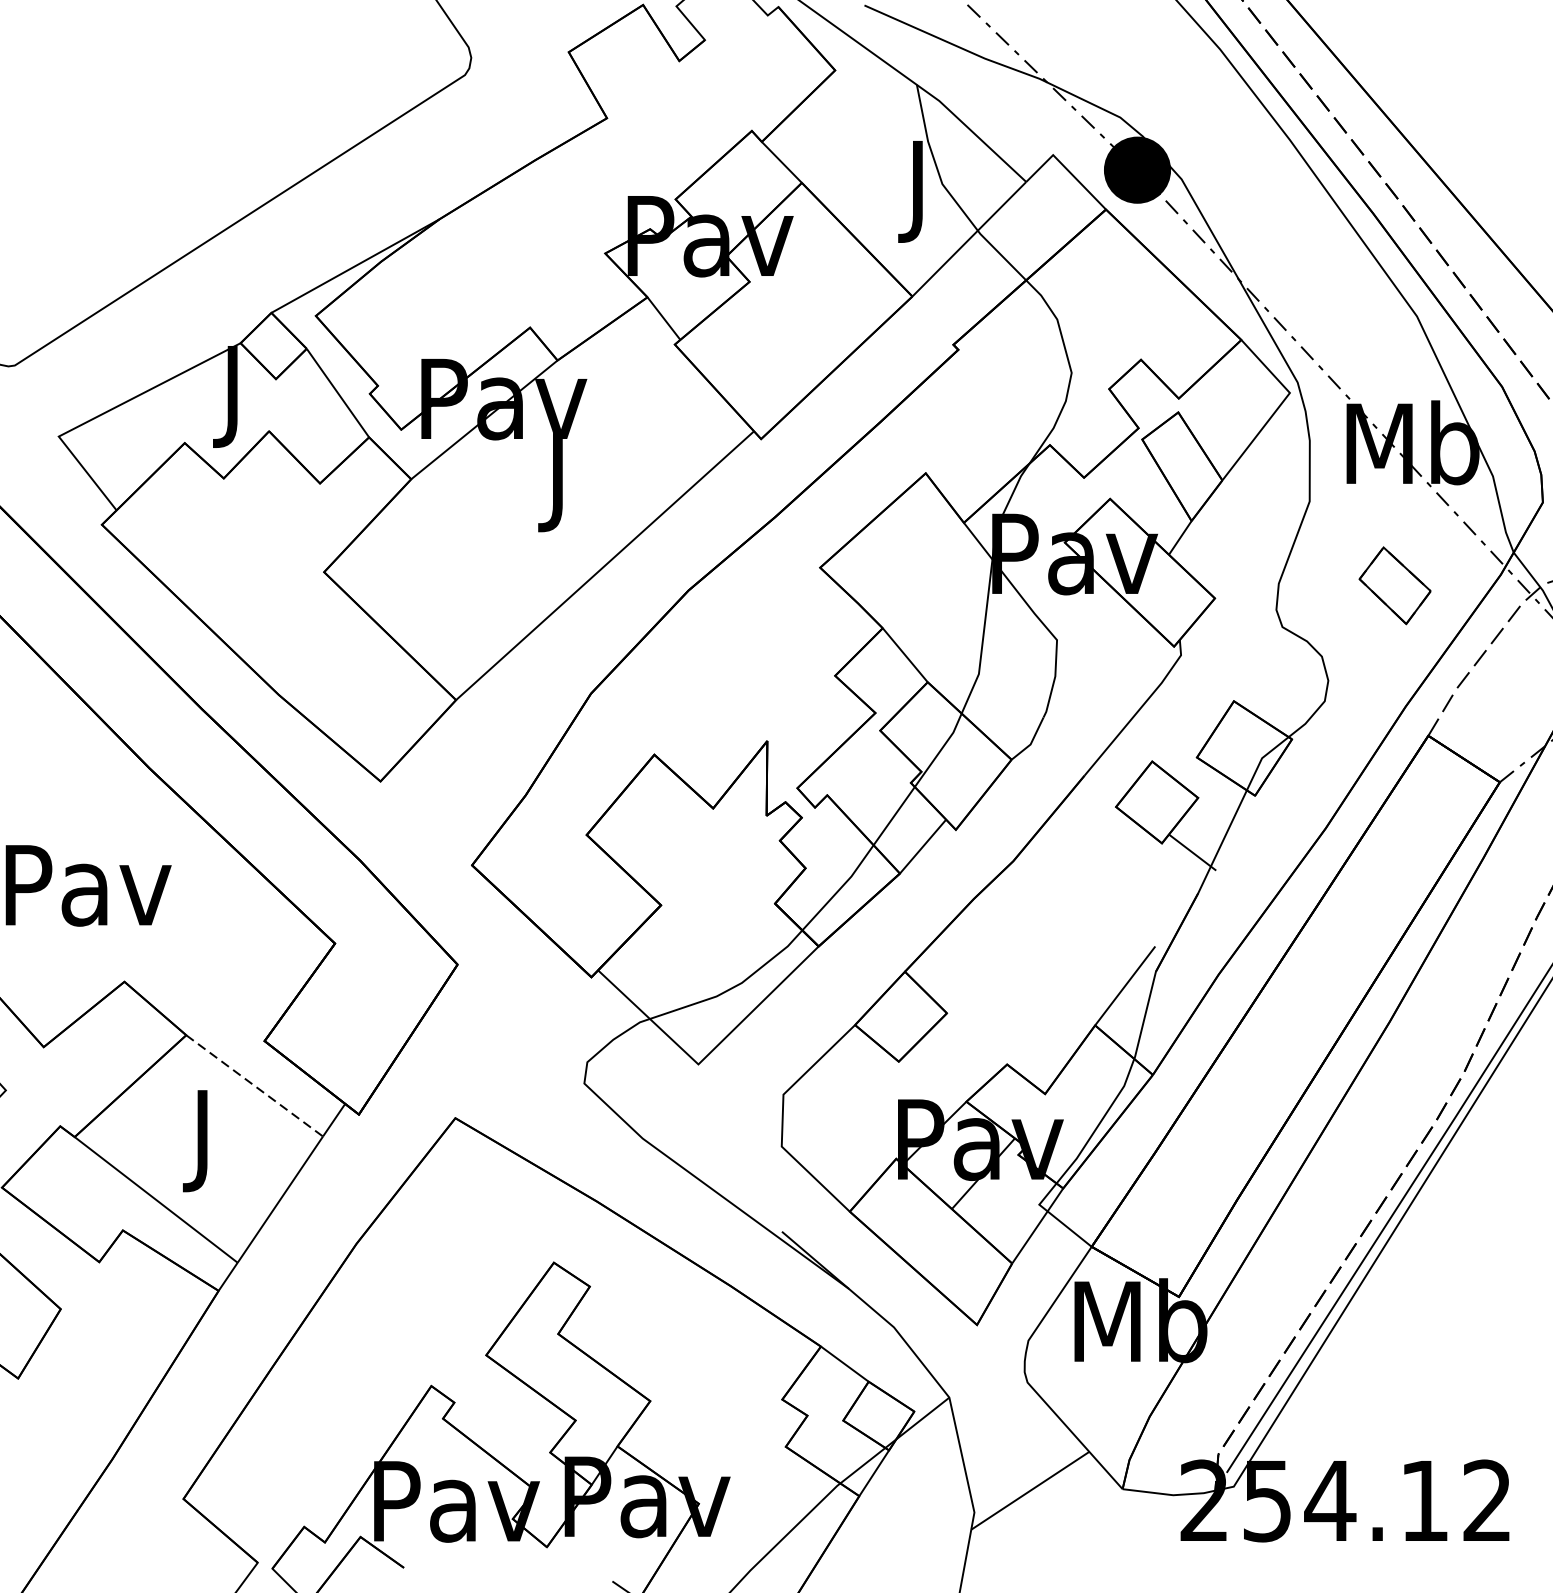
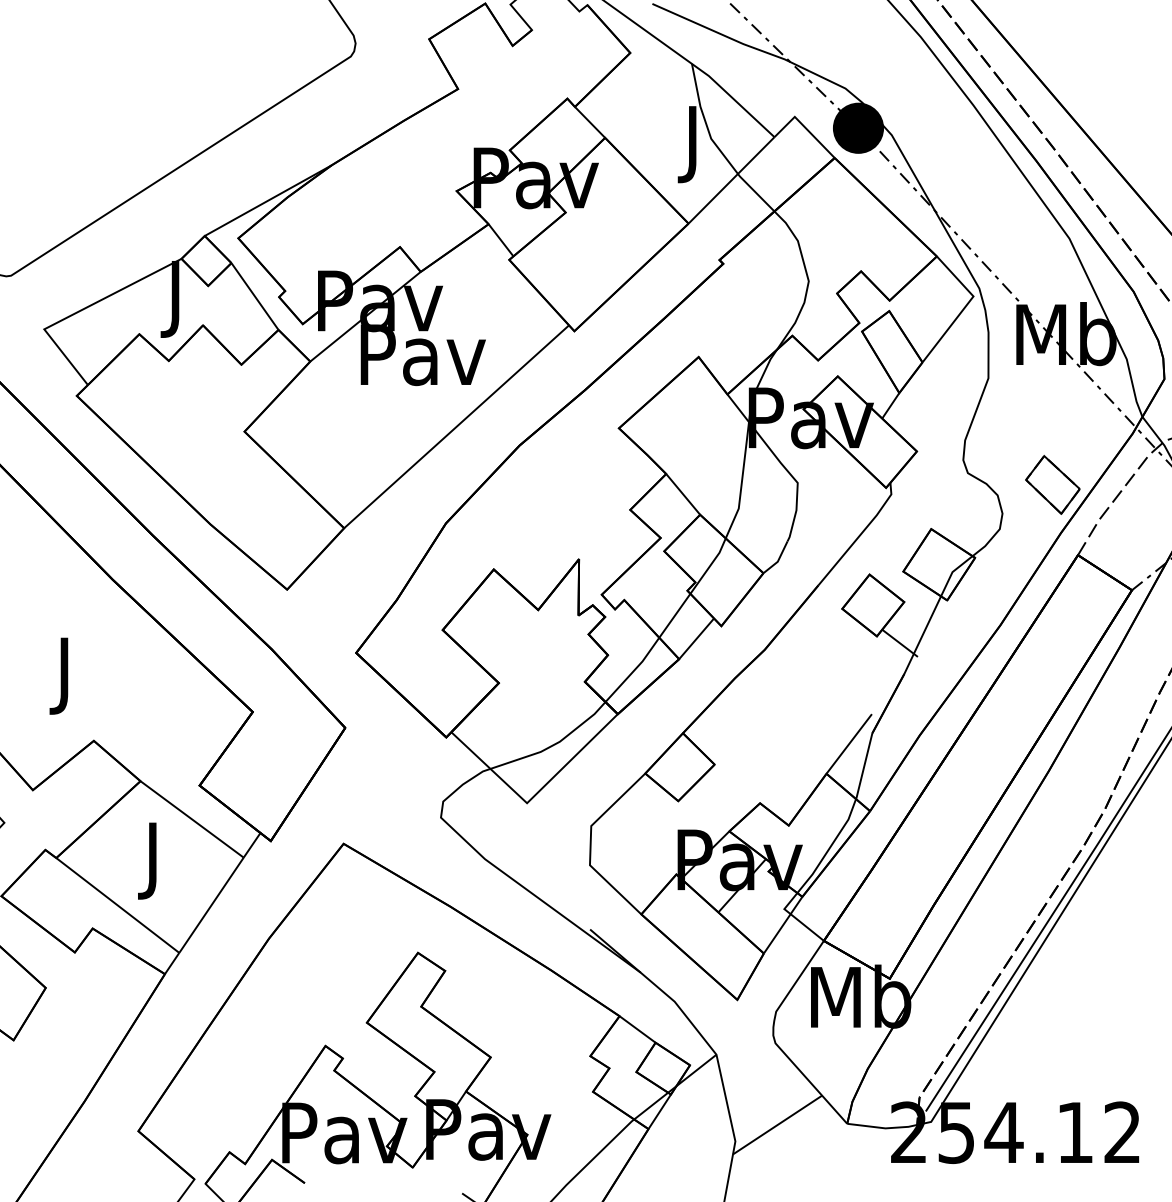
text: (559, 480) -> (422, 362), J -> Pav
part: (1394, 585) -> (1052, 484), moved
text: (88, 895) -> (66, 675), Pav -> J
line: (255, 1085) -> (192, 819), dashed -> solid

